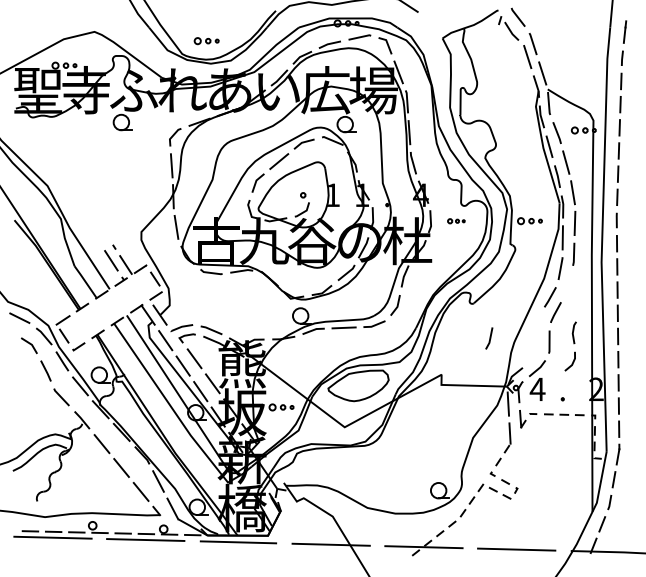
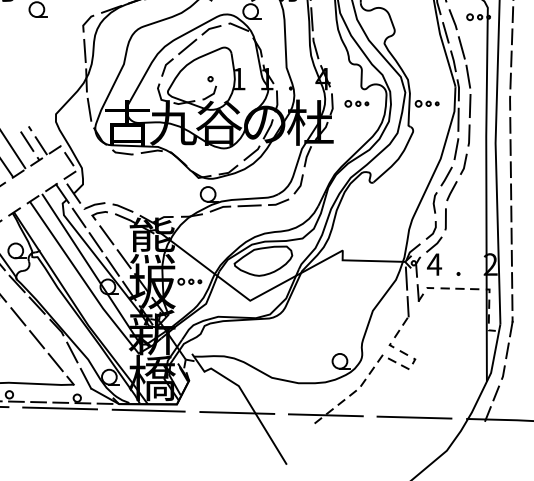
part: (456, 221) -> (356, 104), size x1.43
line: (489, 338) -> (463, 164), moved
part: (570, 346) -> (431, 215), moved

